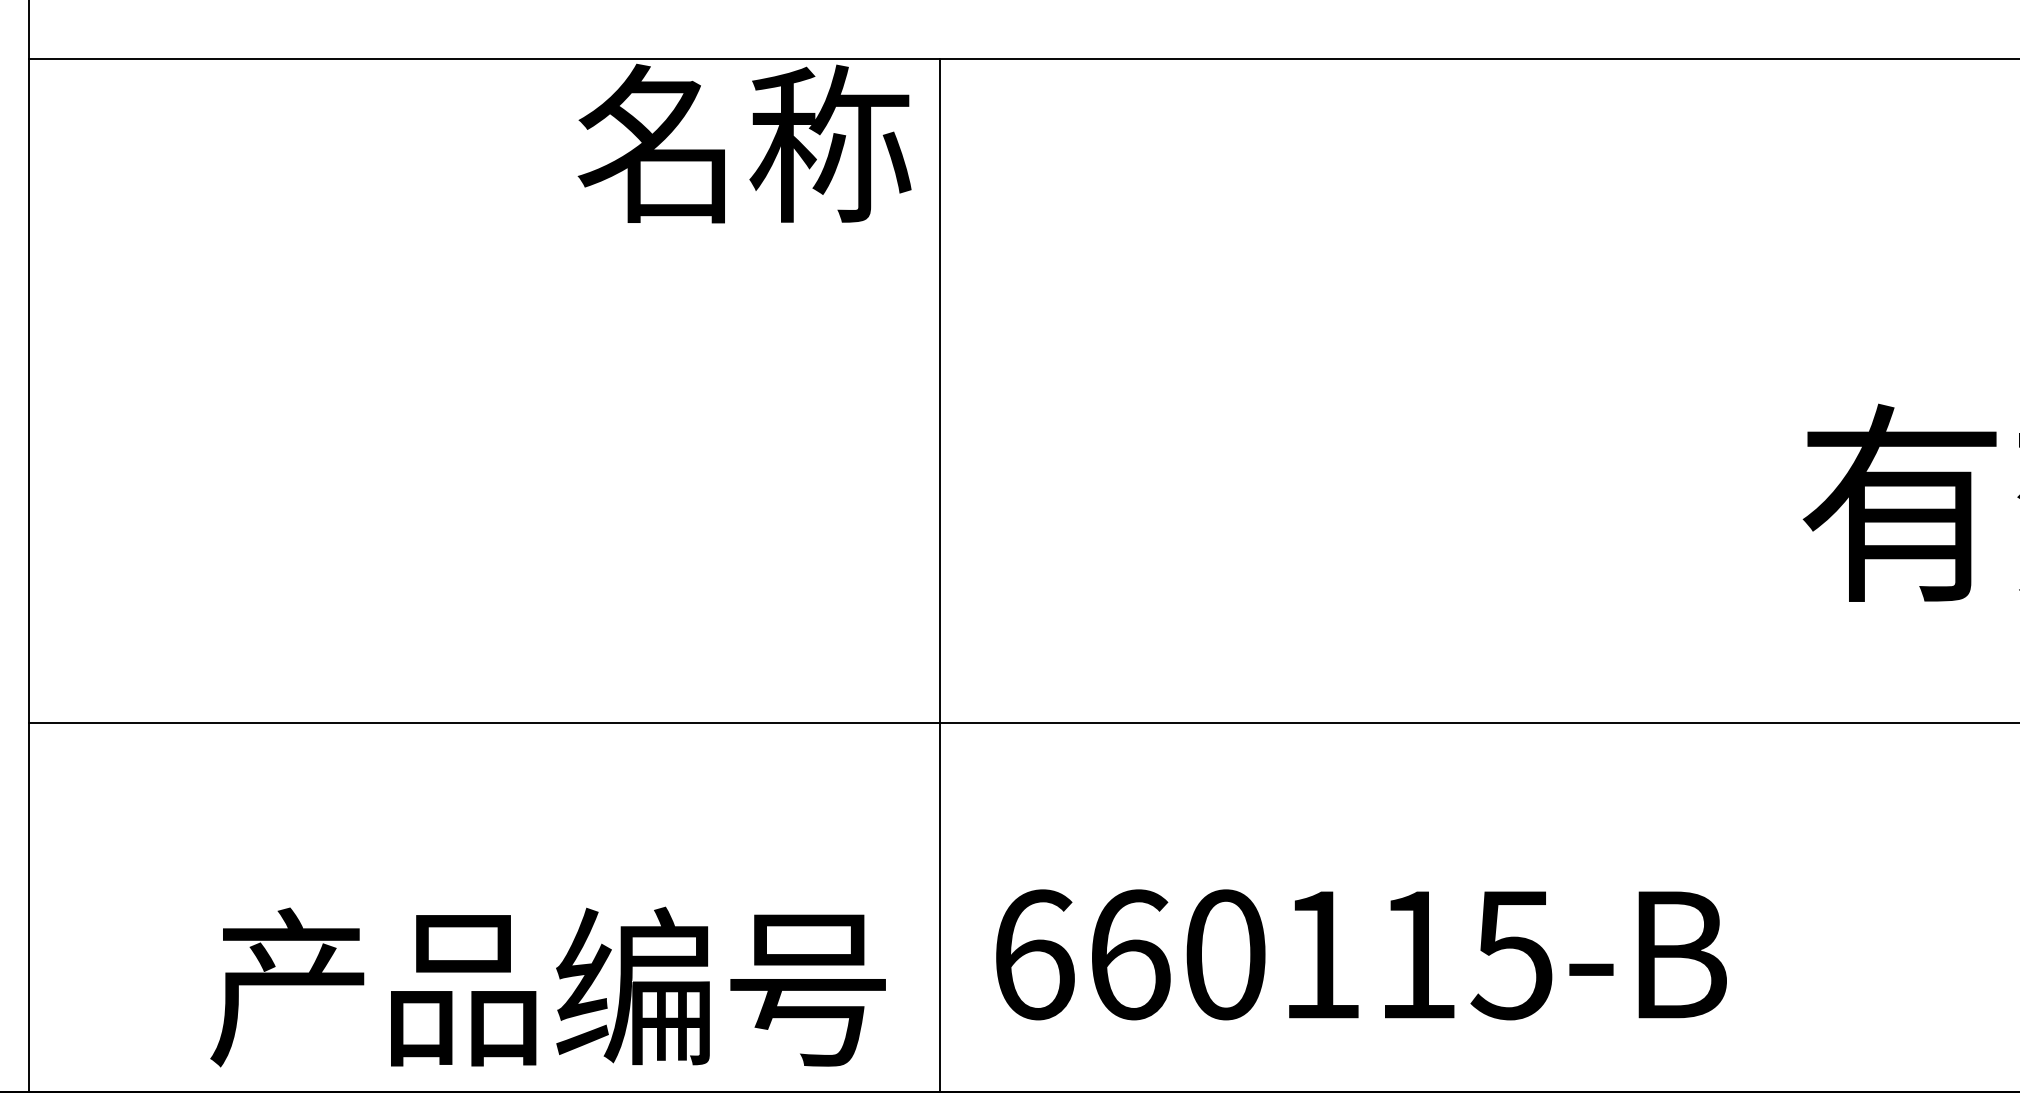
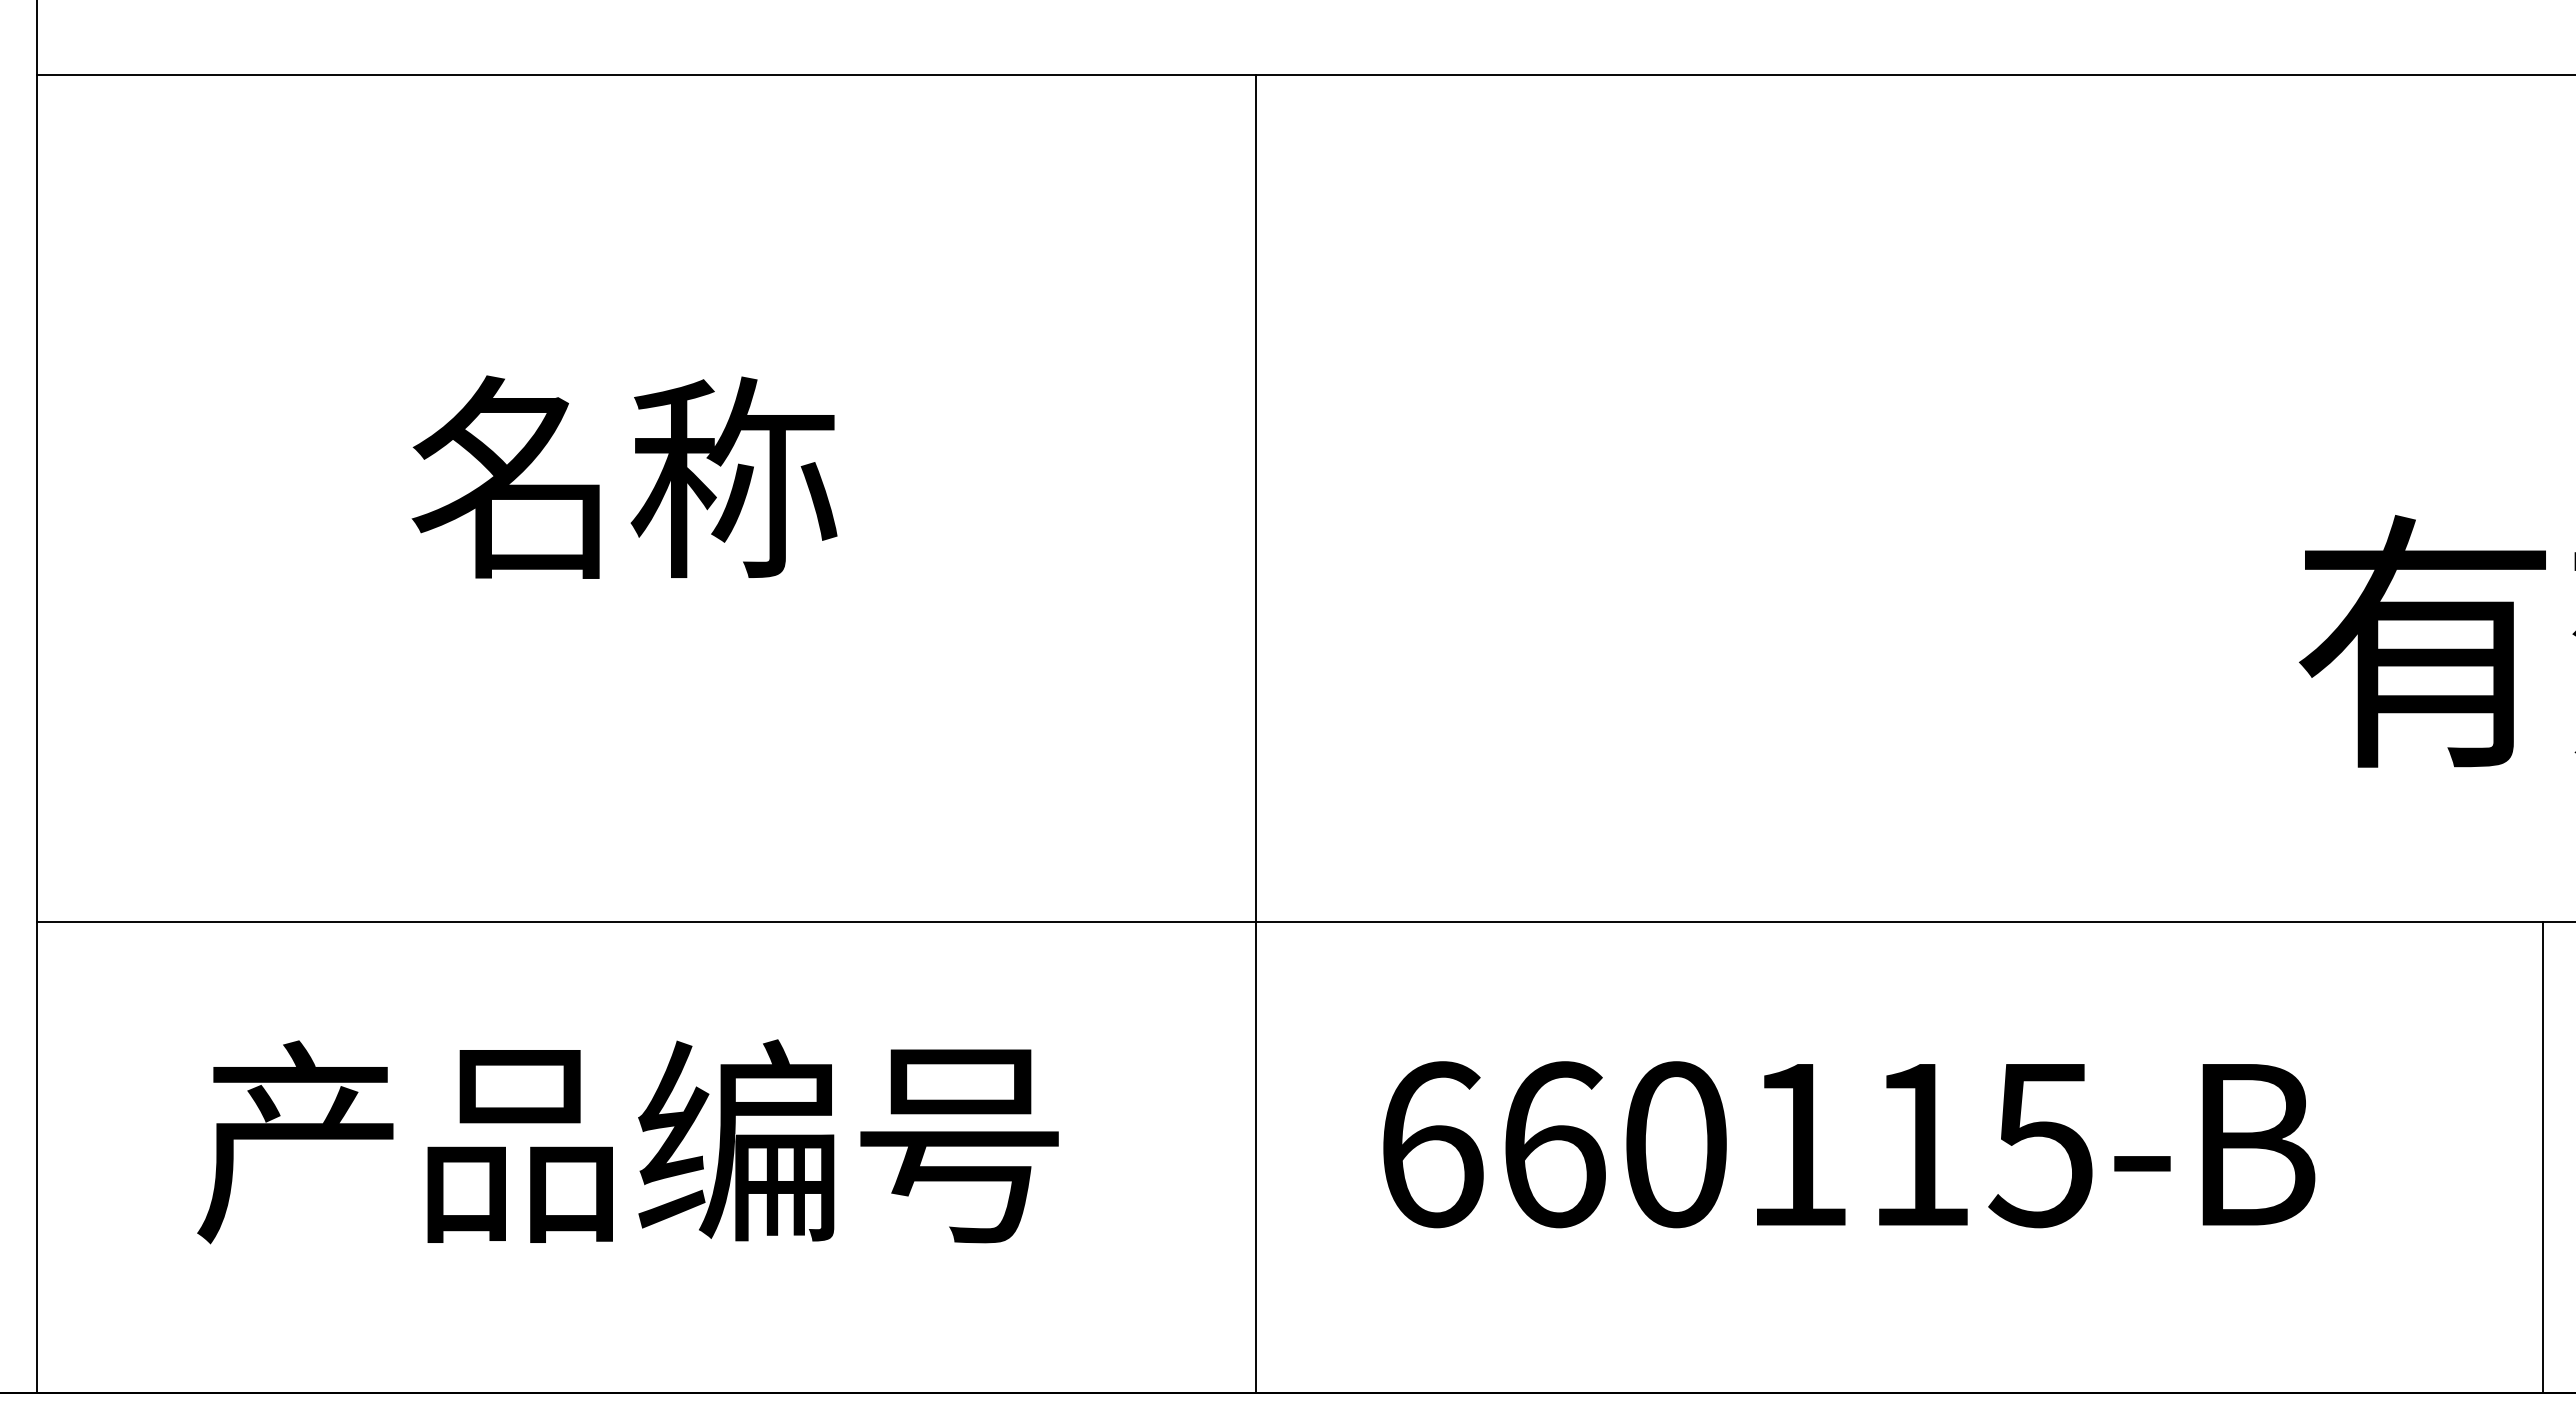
text: (744, 143) -> (624, 476), moved
line: (940, 575) -> (1256, 734), moved
line: (1994, 907) -> (2543, 1157), added
text: (1361, 954) -> (1849, 1144), moved
text: (547, 986) -> (627, 1141), moved

